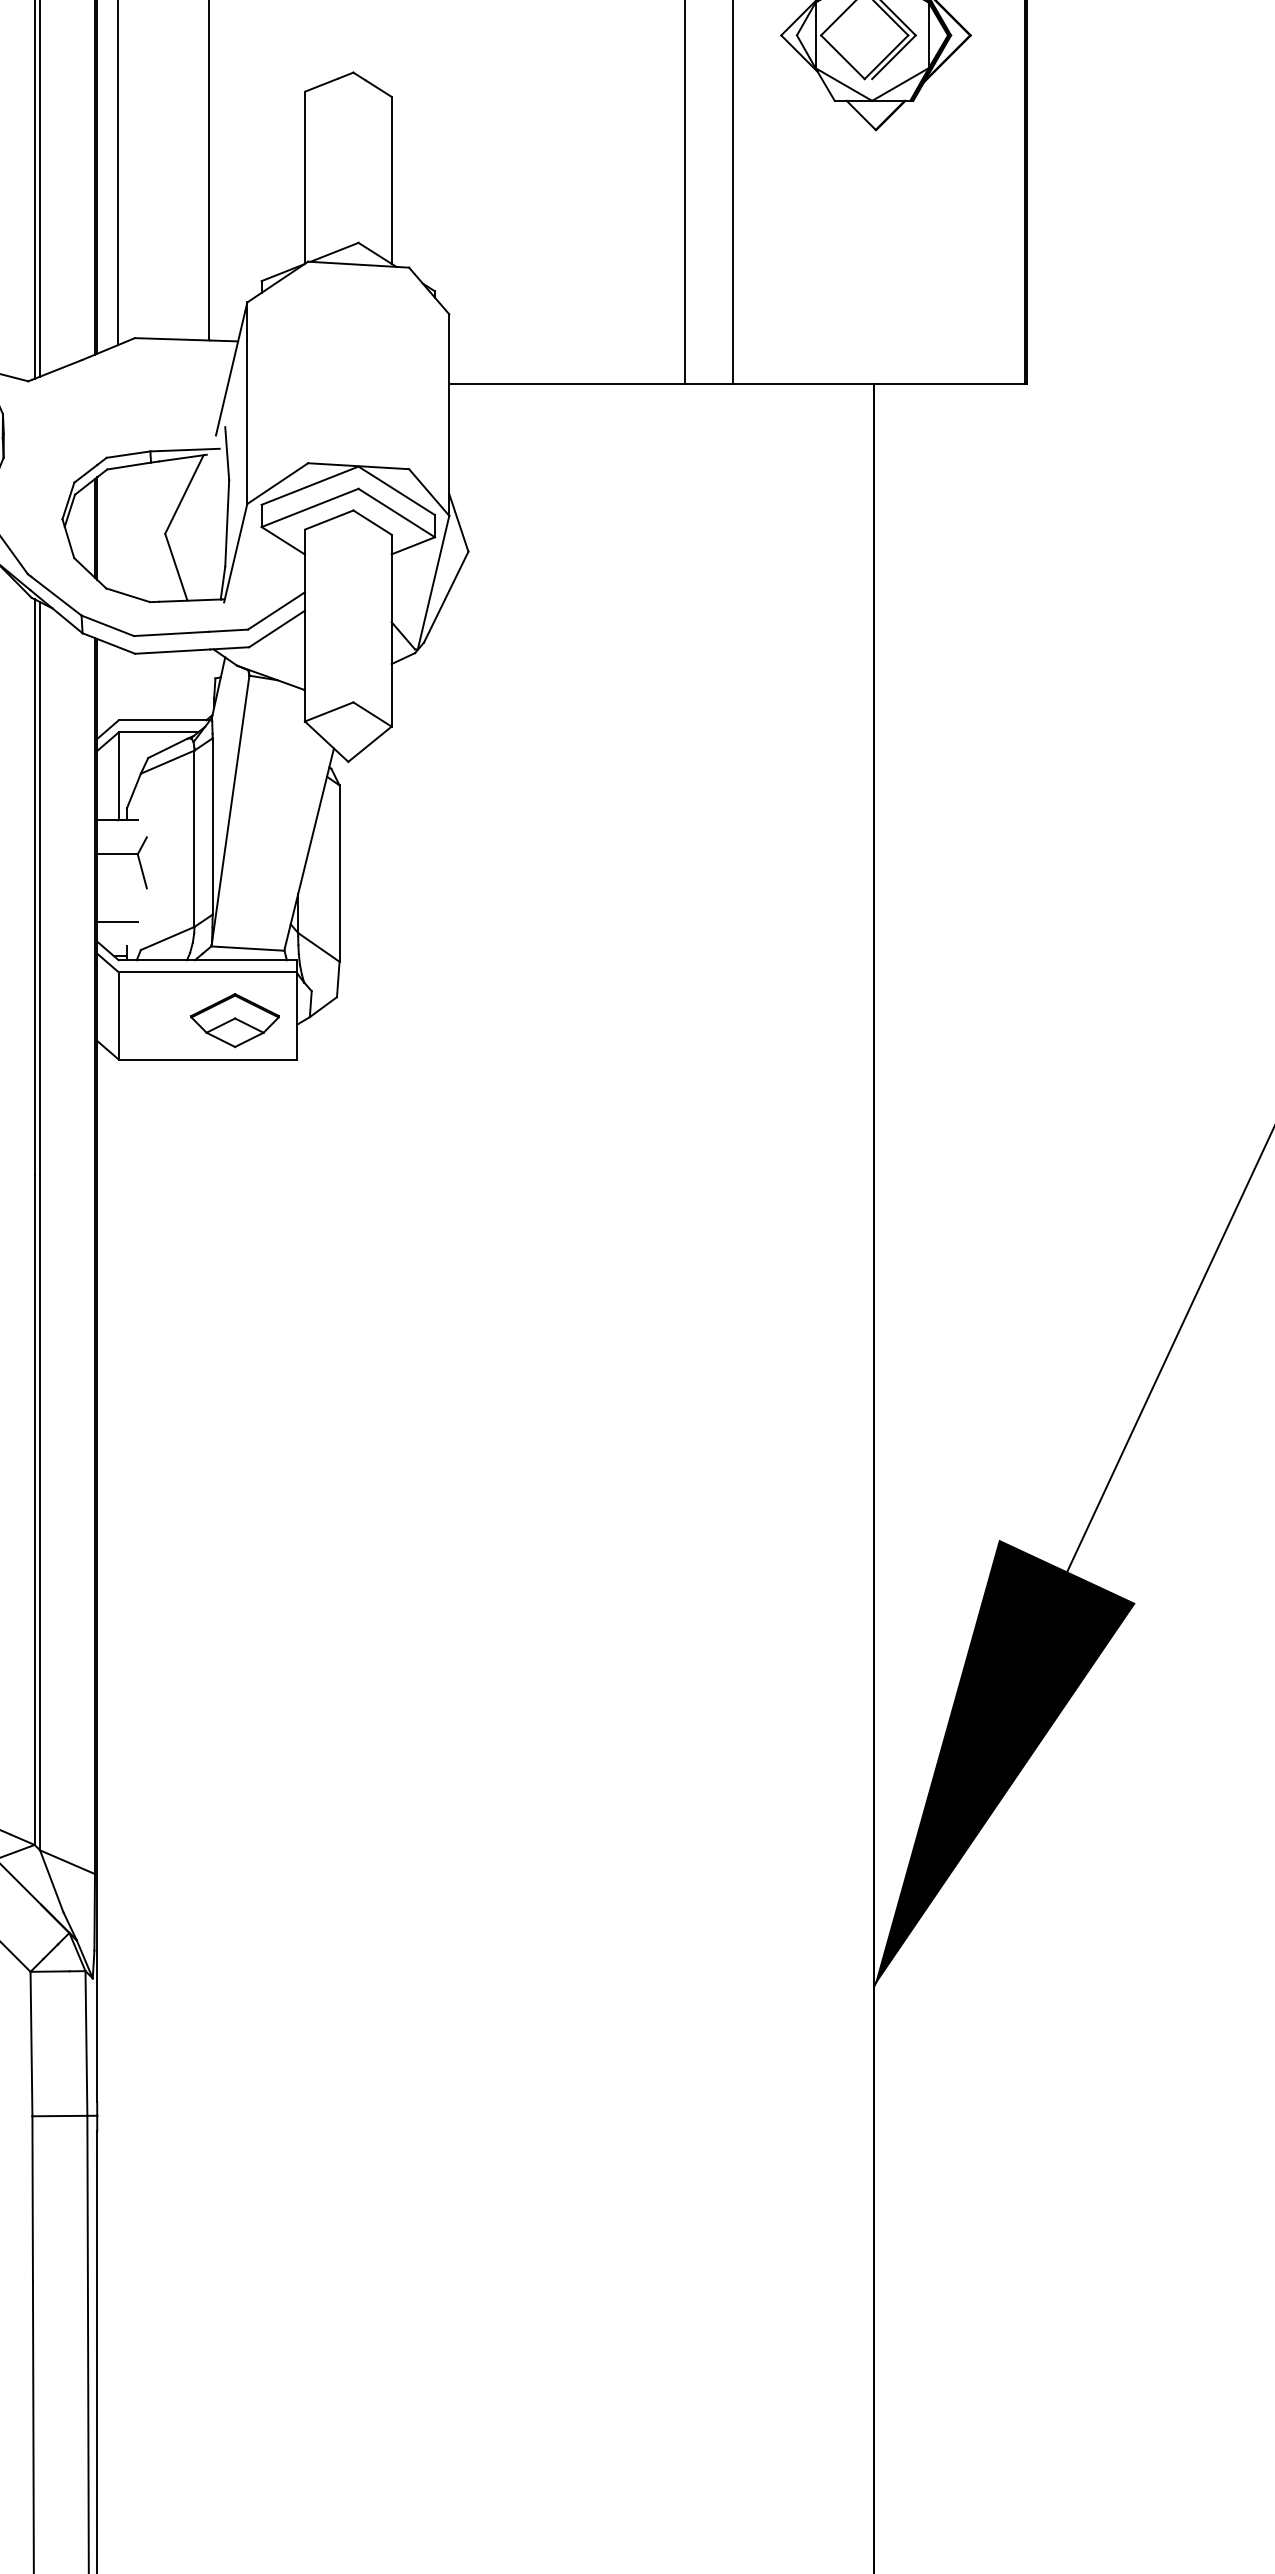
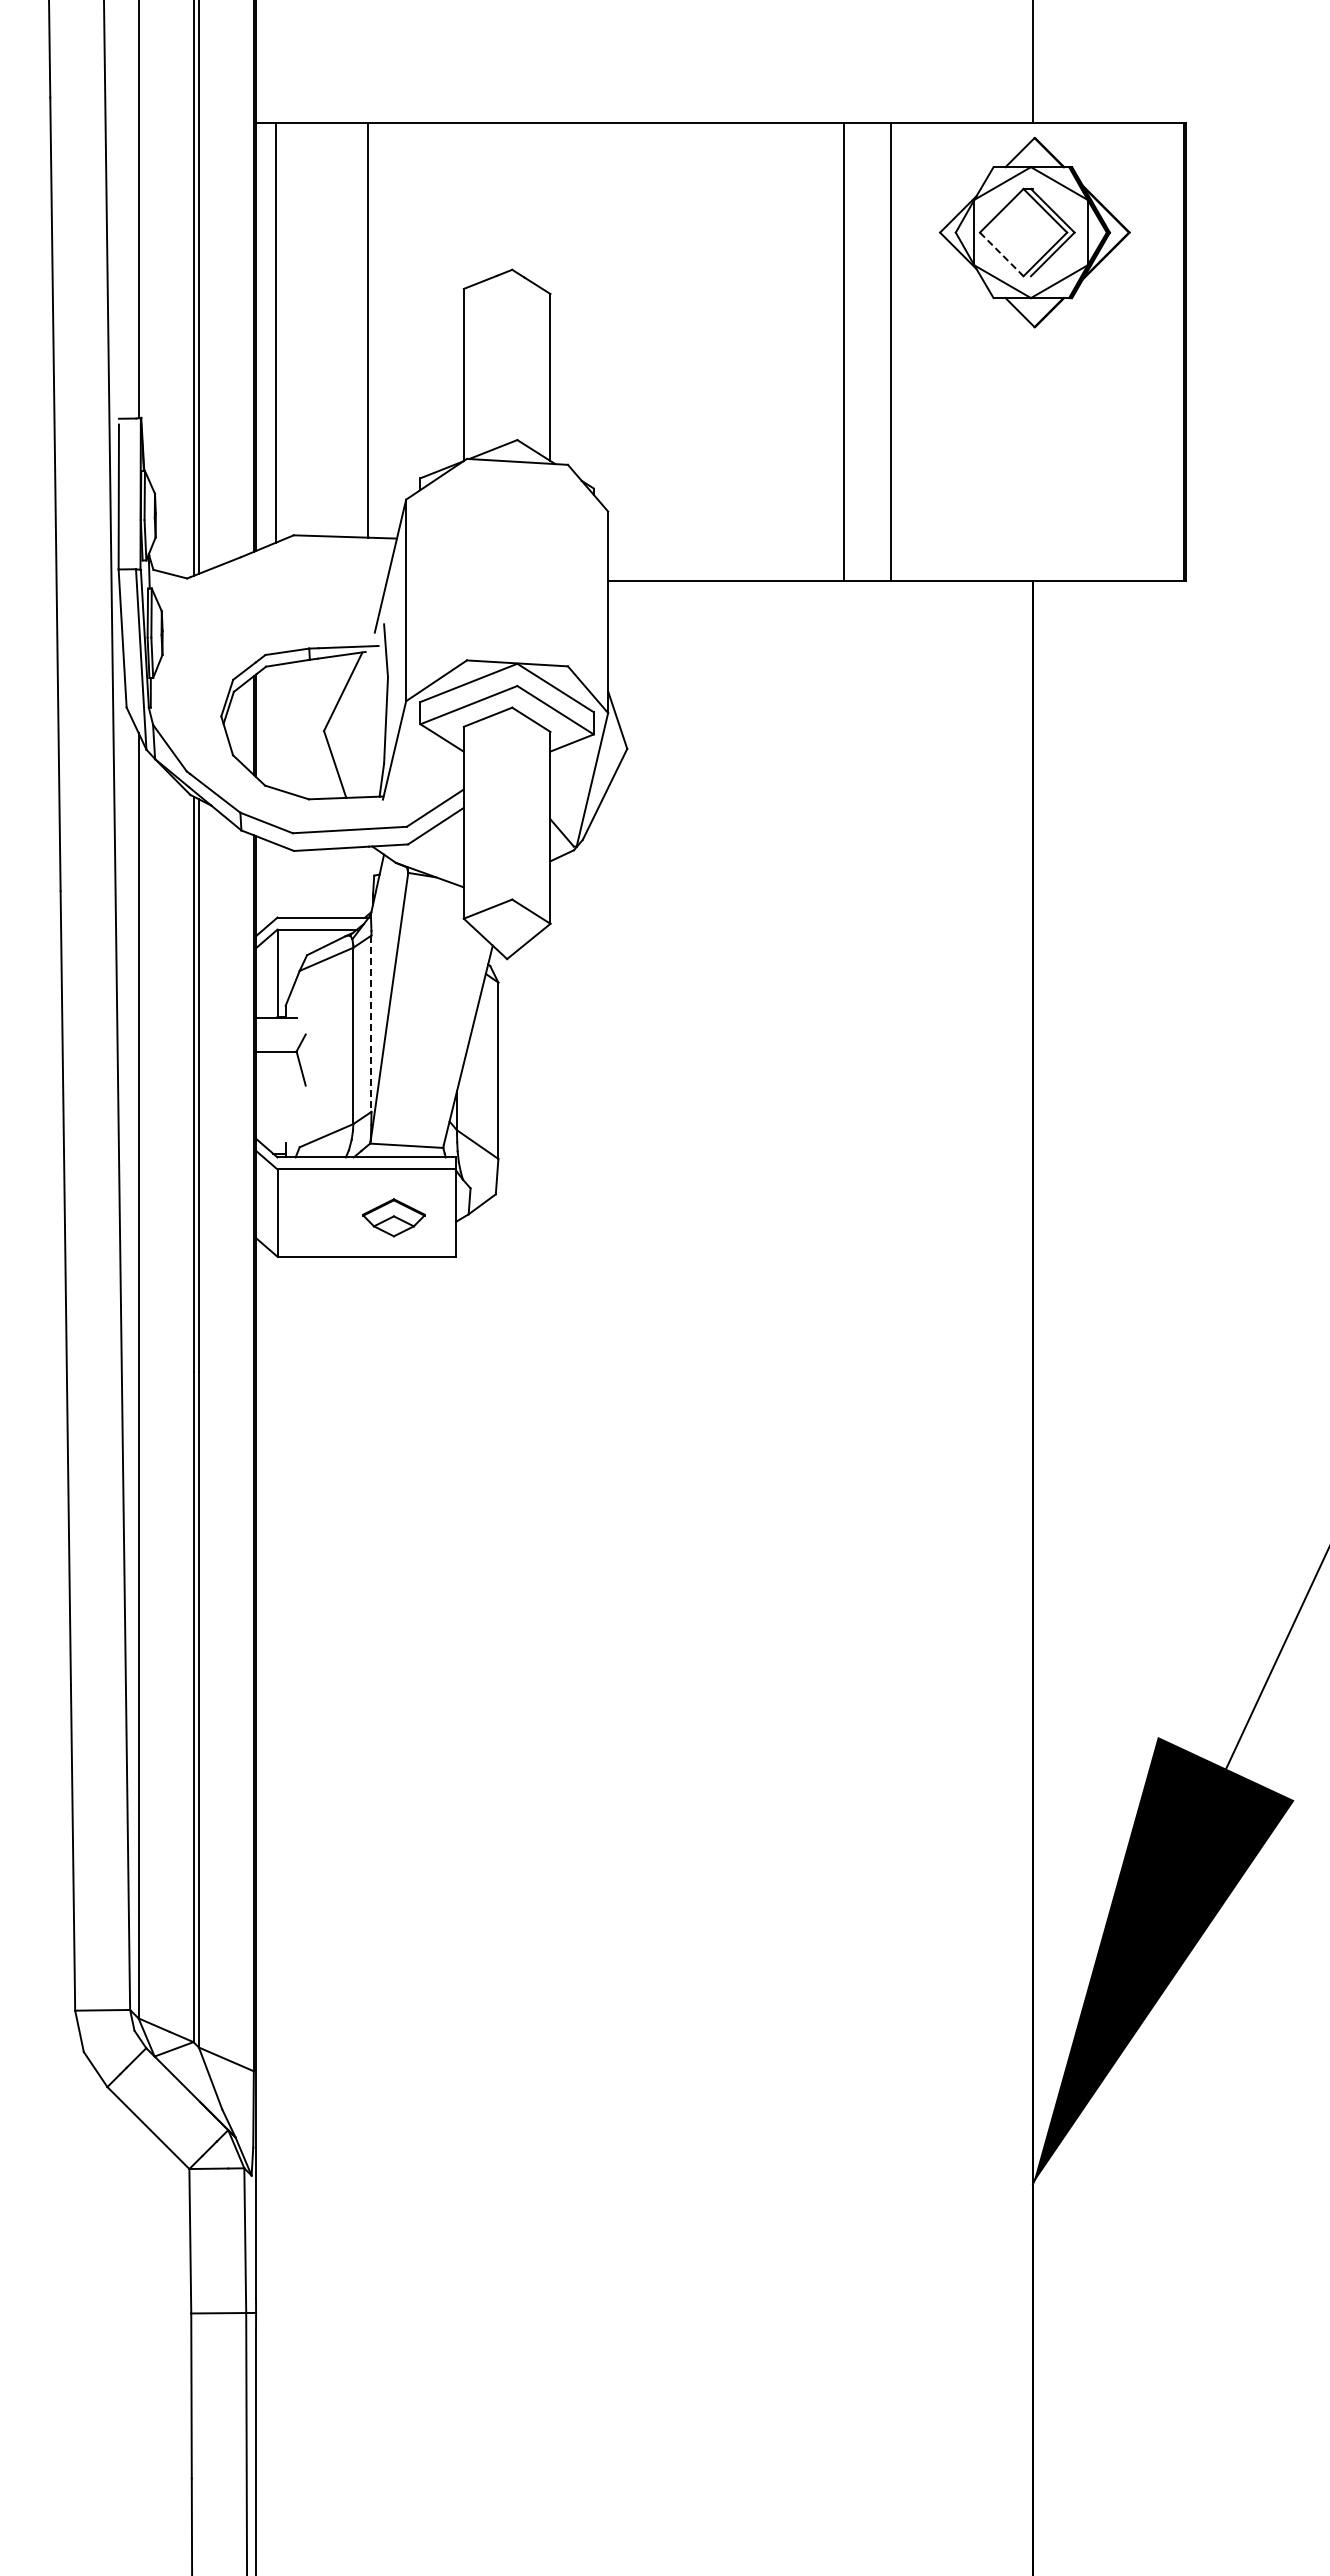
line: (842, 57) -> (1001, 254), solid -> dashed
line: (212, 827) -> (371, 1024), solid -> dashed
line: (117, 922) -> (276, 1119), removed
part: (234, 1020) -> (393, 1217), size x0.7

